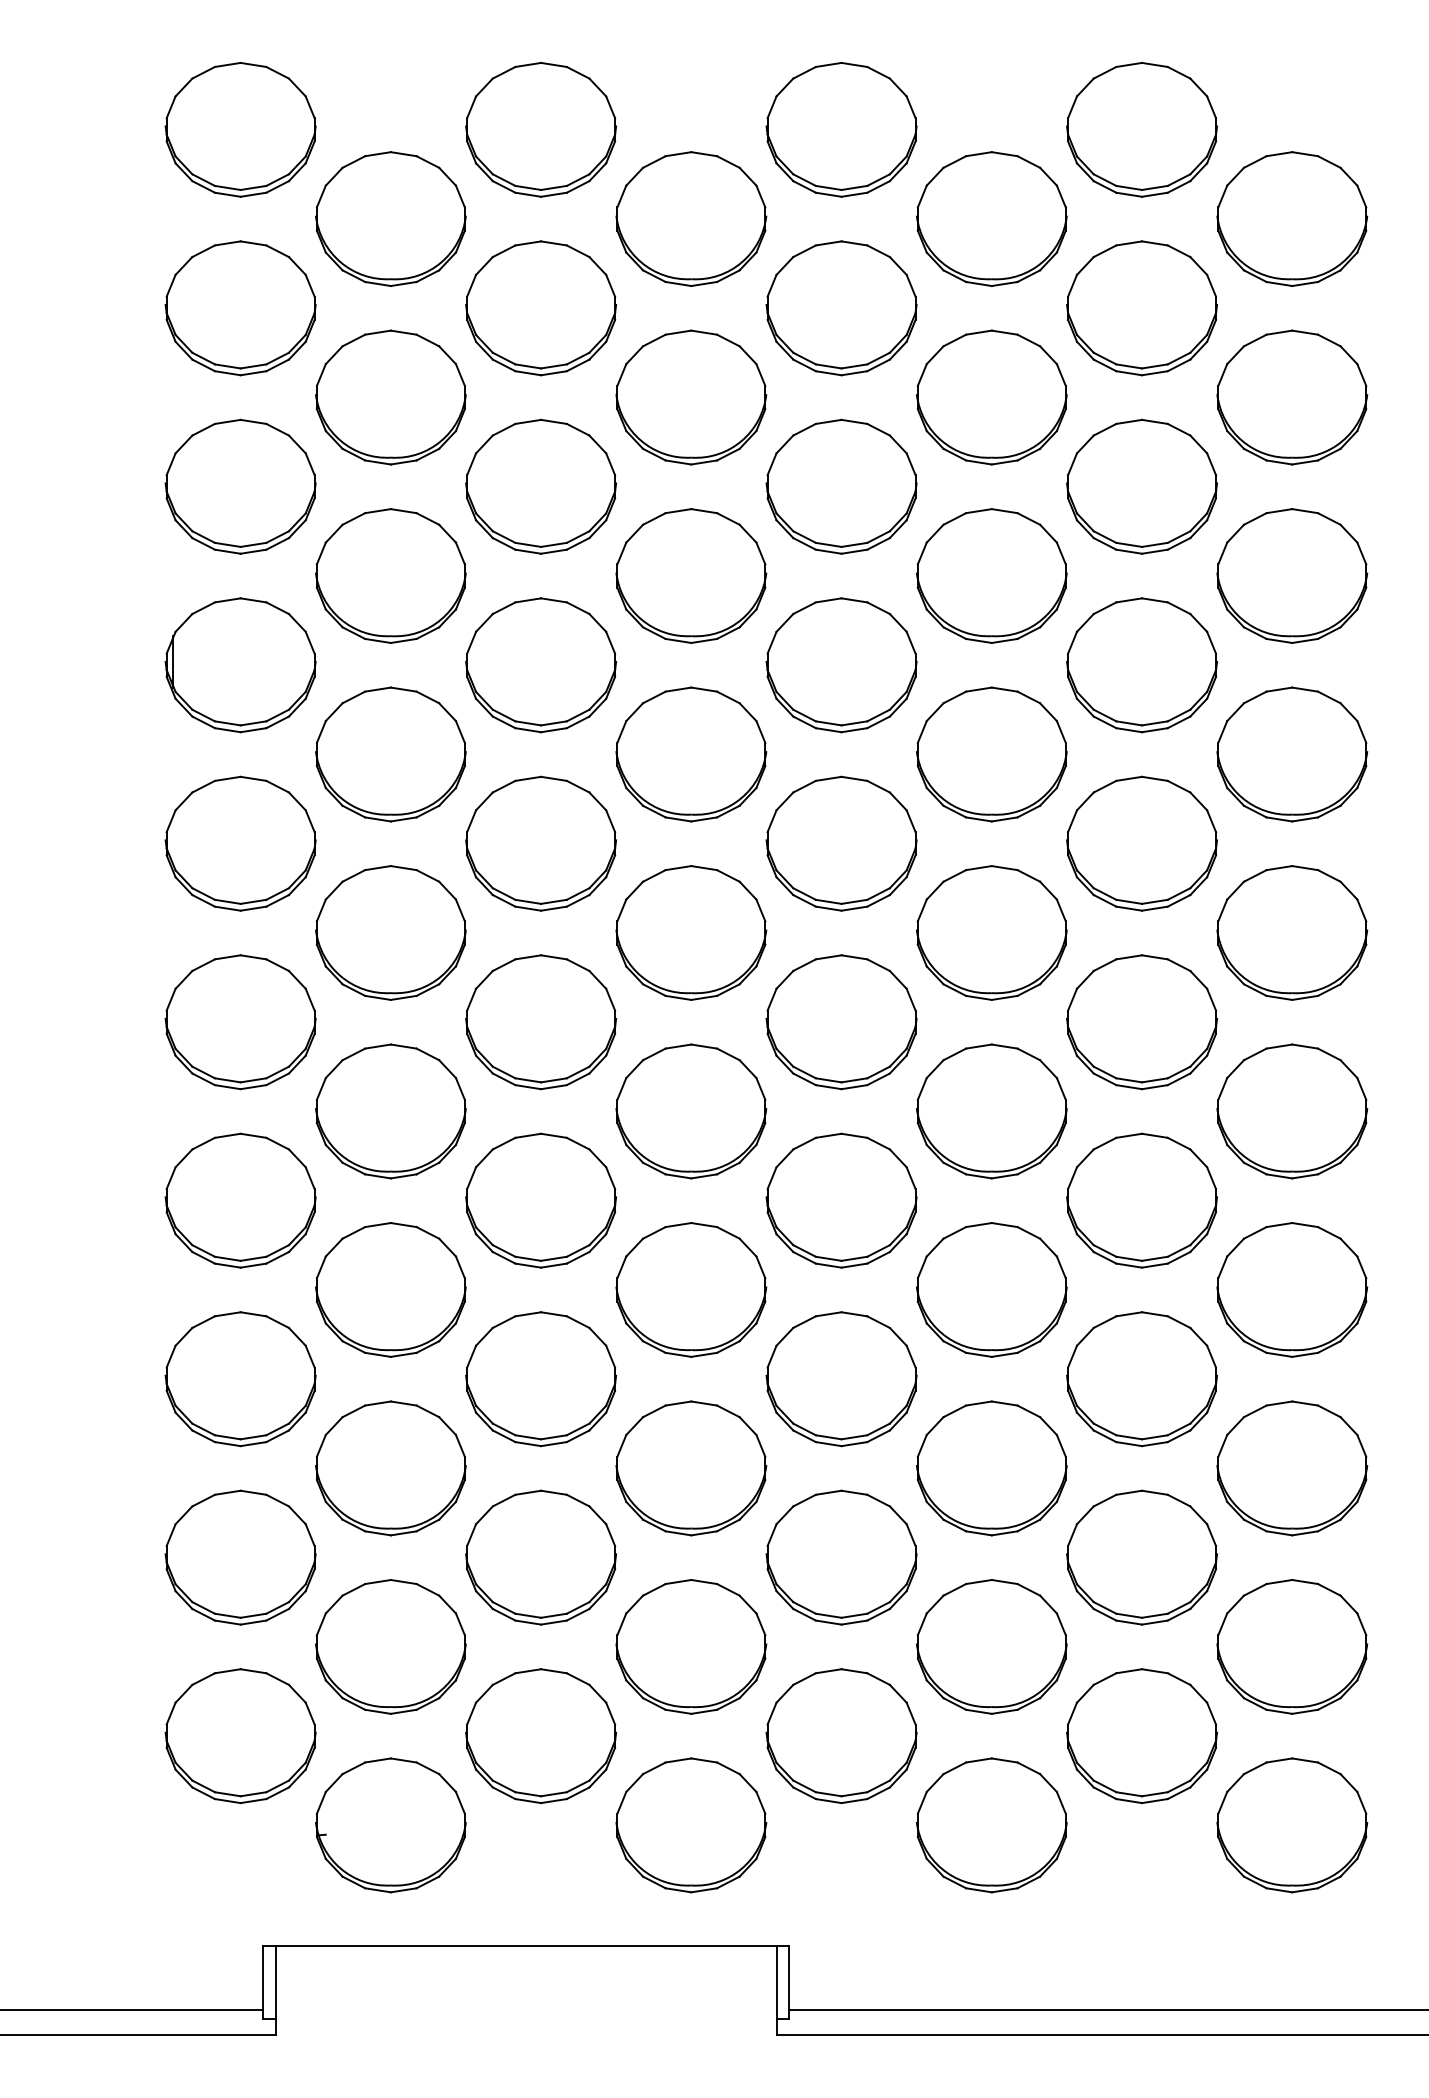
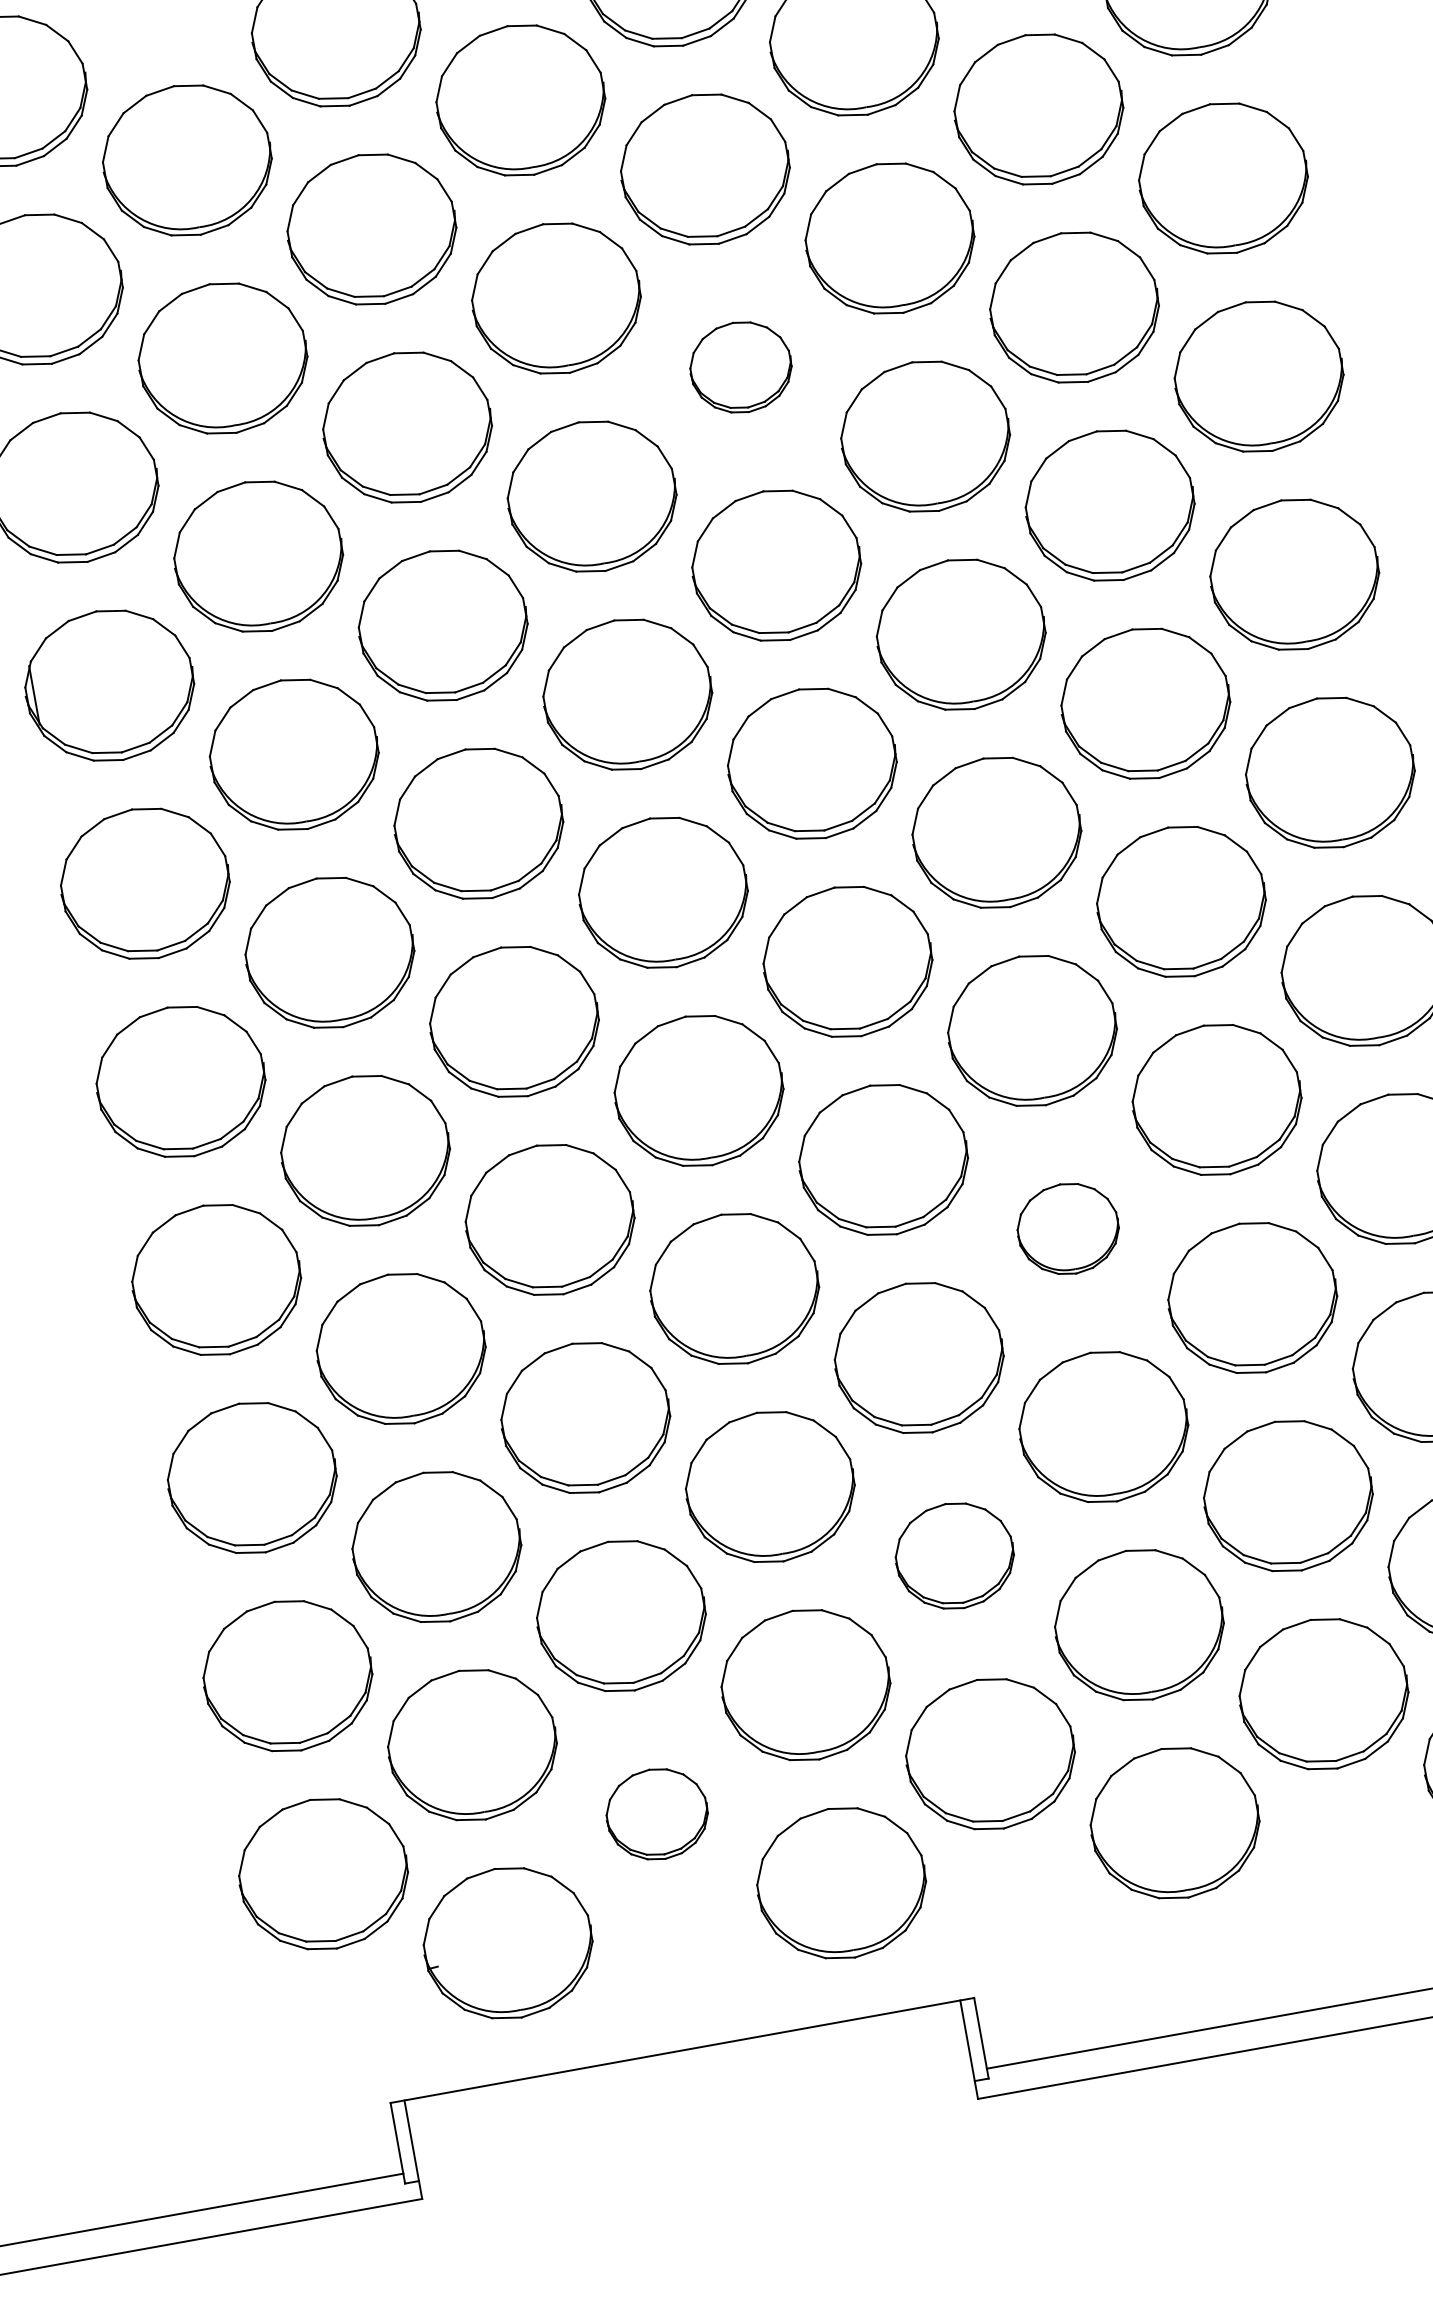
part: (841, 486) -> (740, 367), size x0.6
part: (991, 1289) -> (1067, 1228), size x0.6
part: (841, 1557) -> (954, 1555), size x0.7
part: (541, 1736) -> (657, 1814), size x0.6

